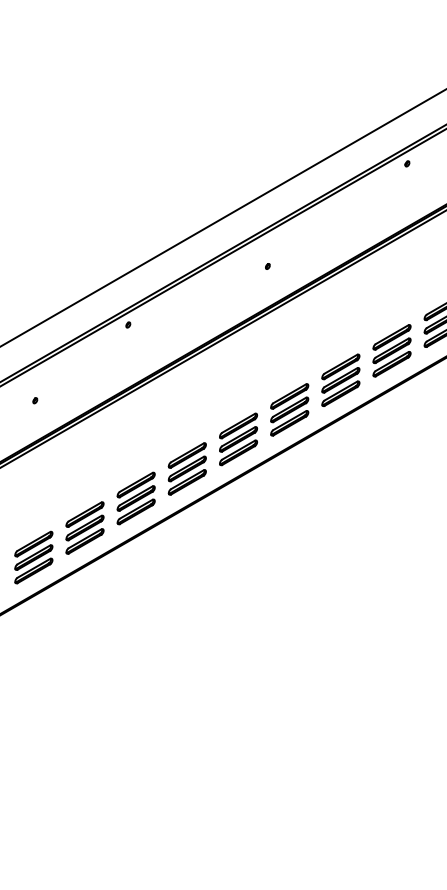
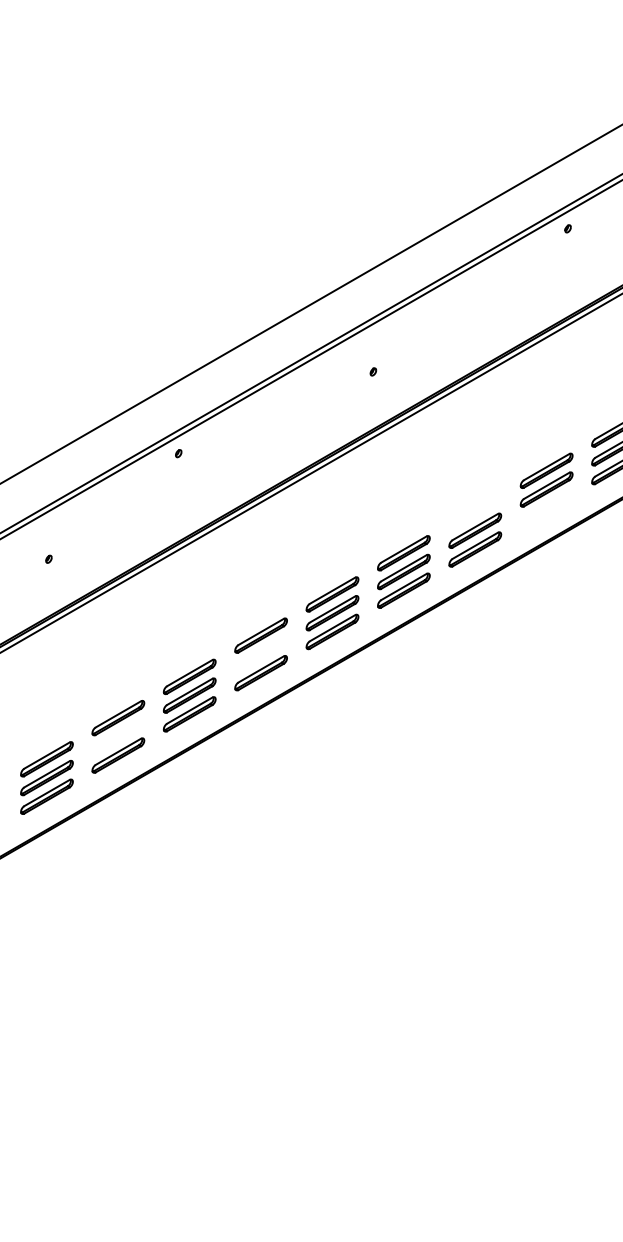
part: (391, 364) -> (546, 508), removed
part: (341, 366) -> (475, 511), removed
part: (186, 469) -> (260, 654), removed
part: (85, 527) -> (118, 736), removed

